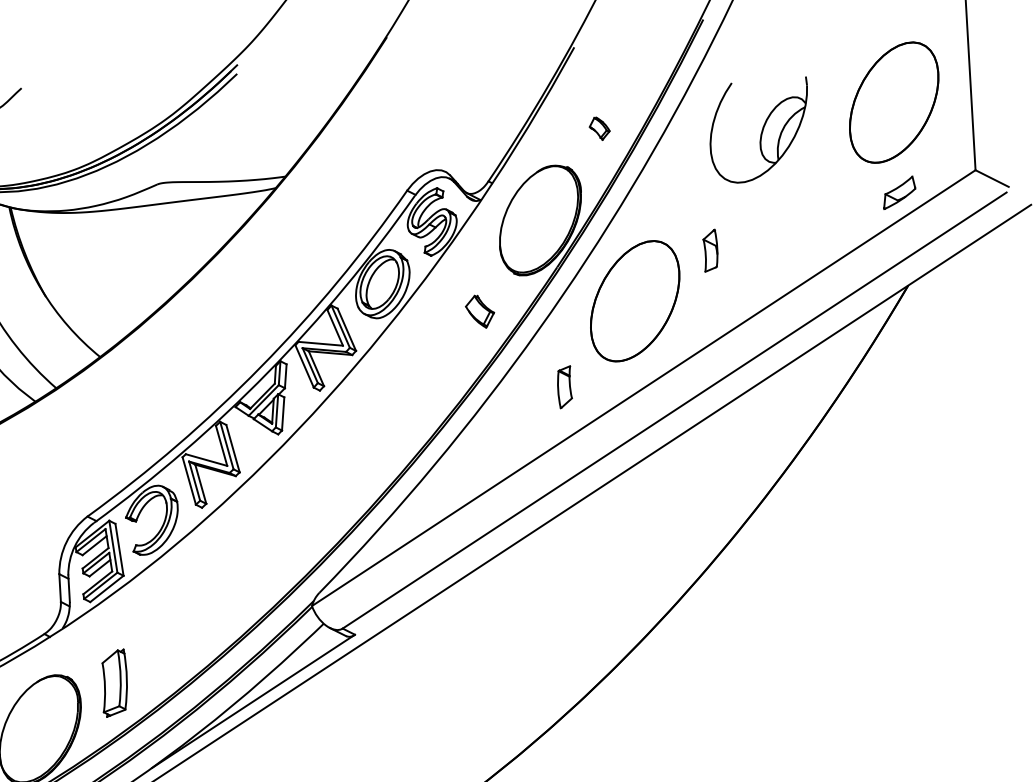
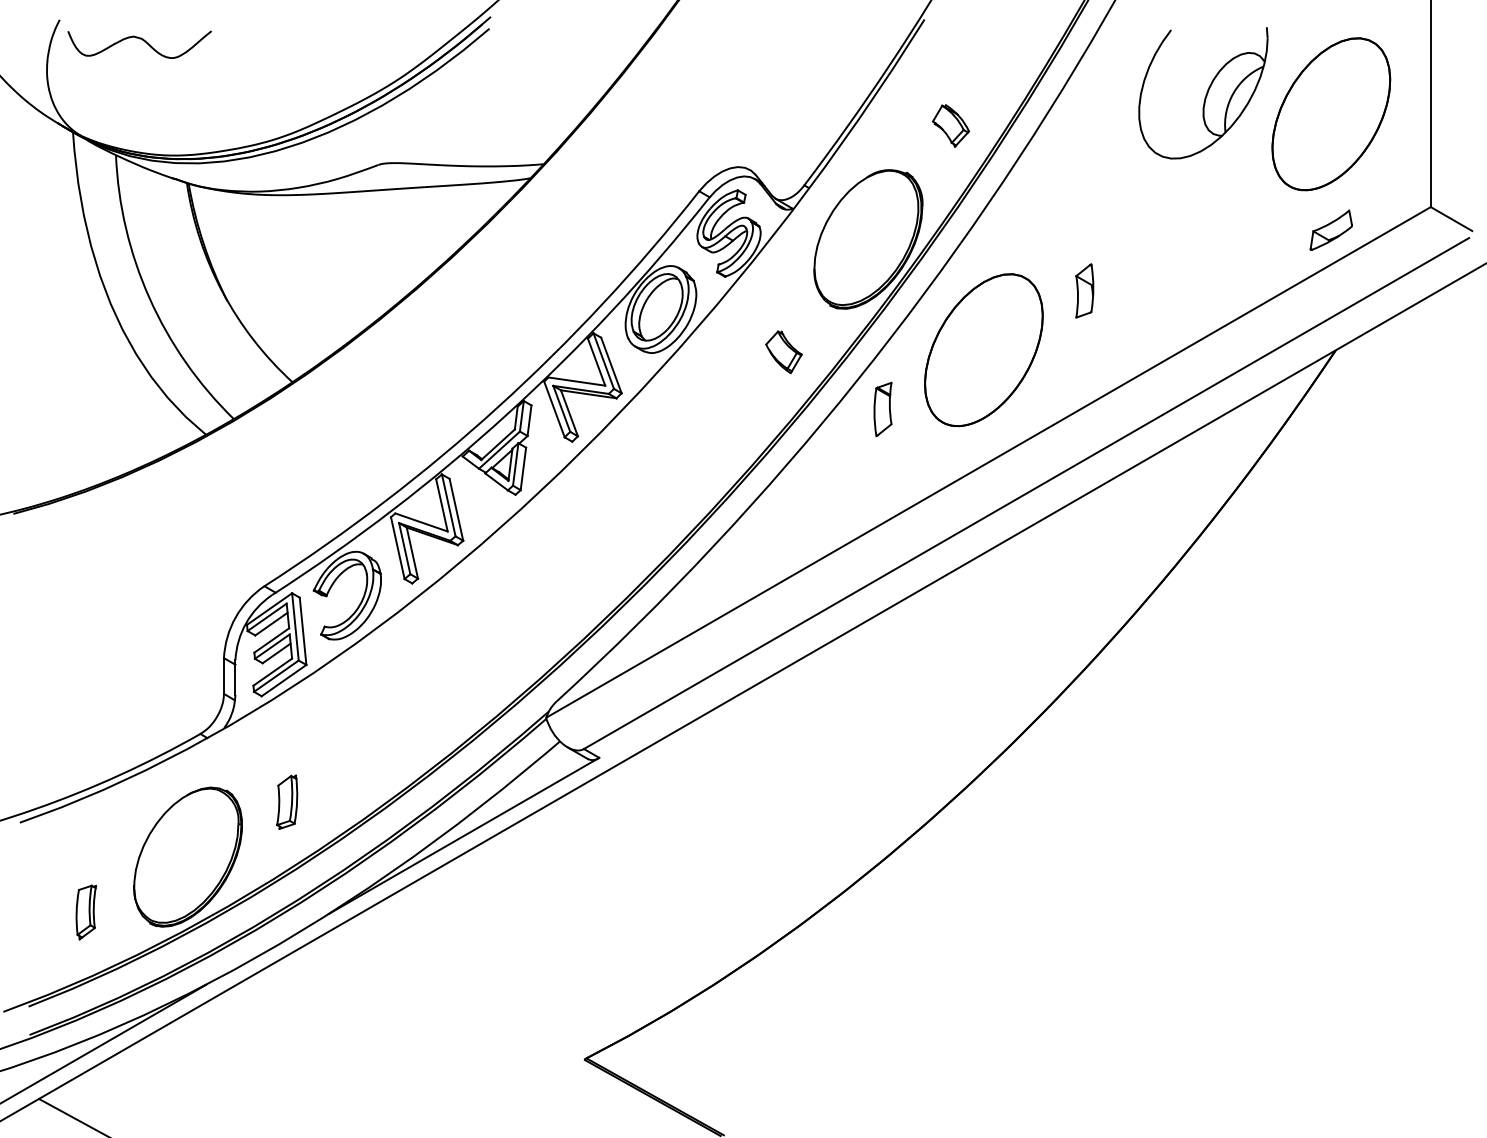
part: (599, 128) -> (951, 125), size x1.43
part: (759, 130) -> (1203, 93), moved
part: (564, 387) -> (882, 409), moved
part: (115, 682) -> (287, 801), size x0.62

